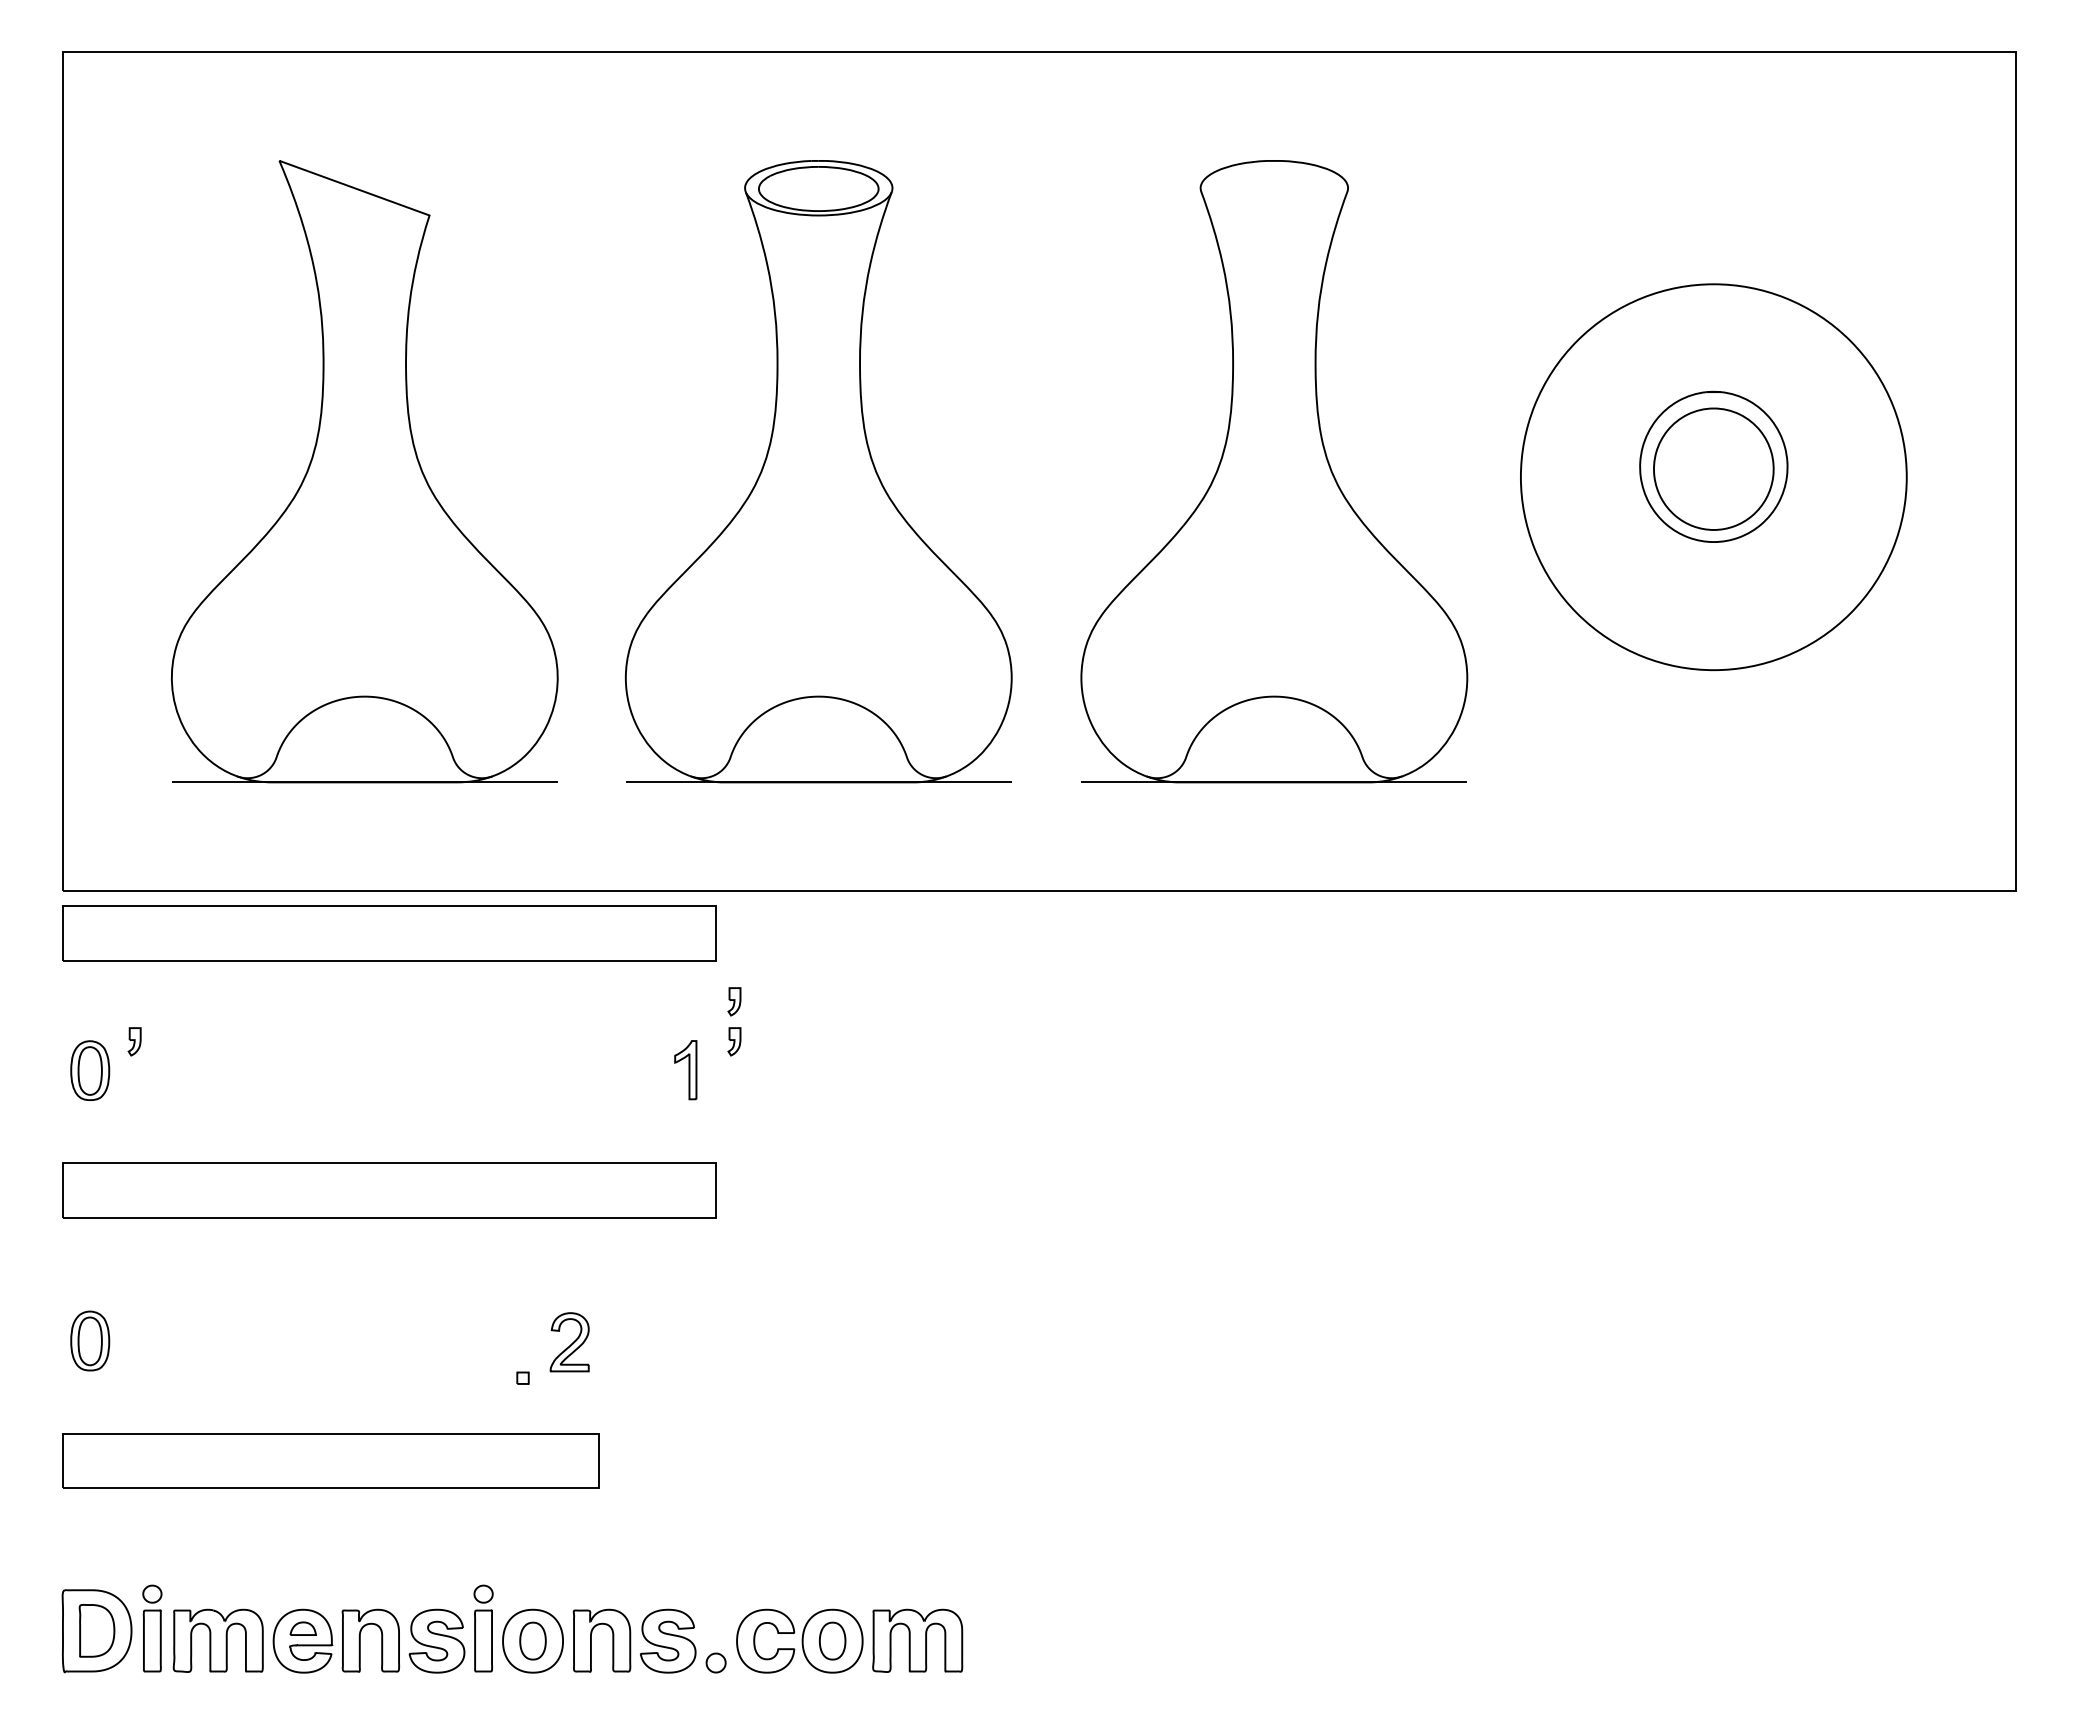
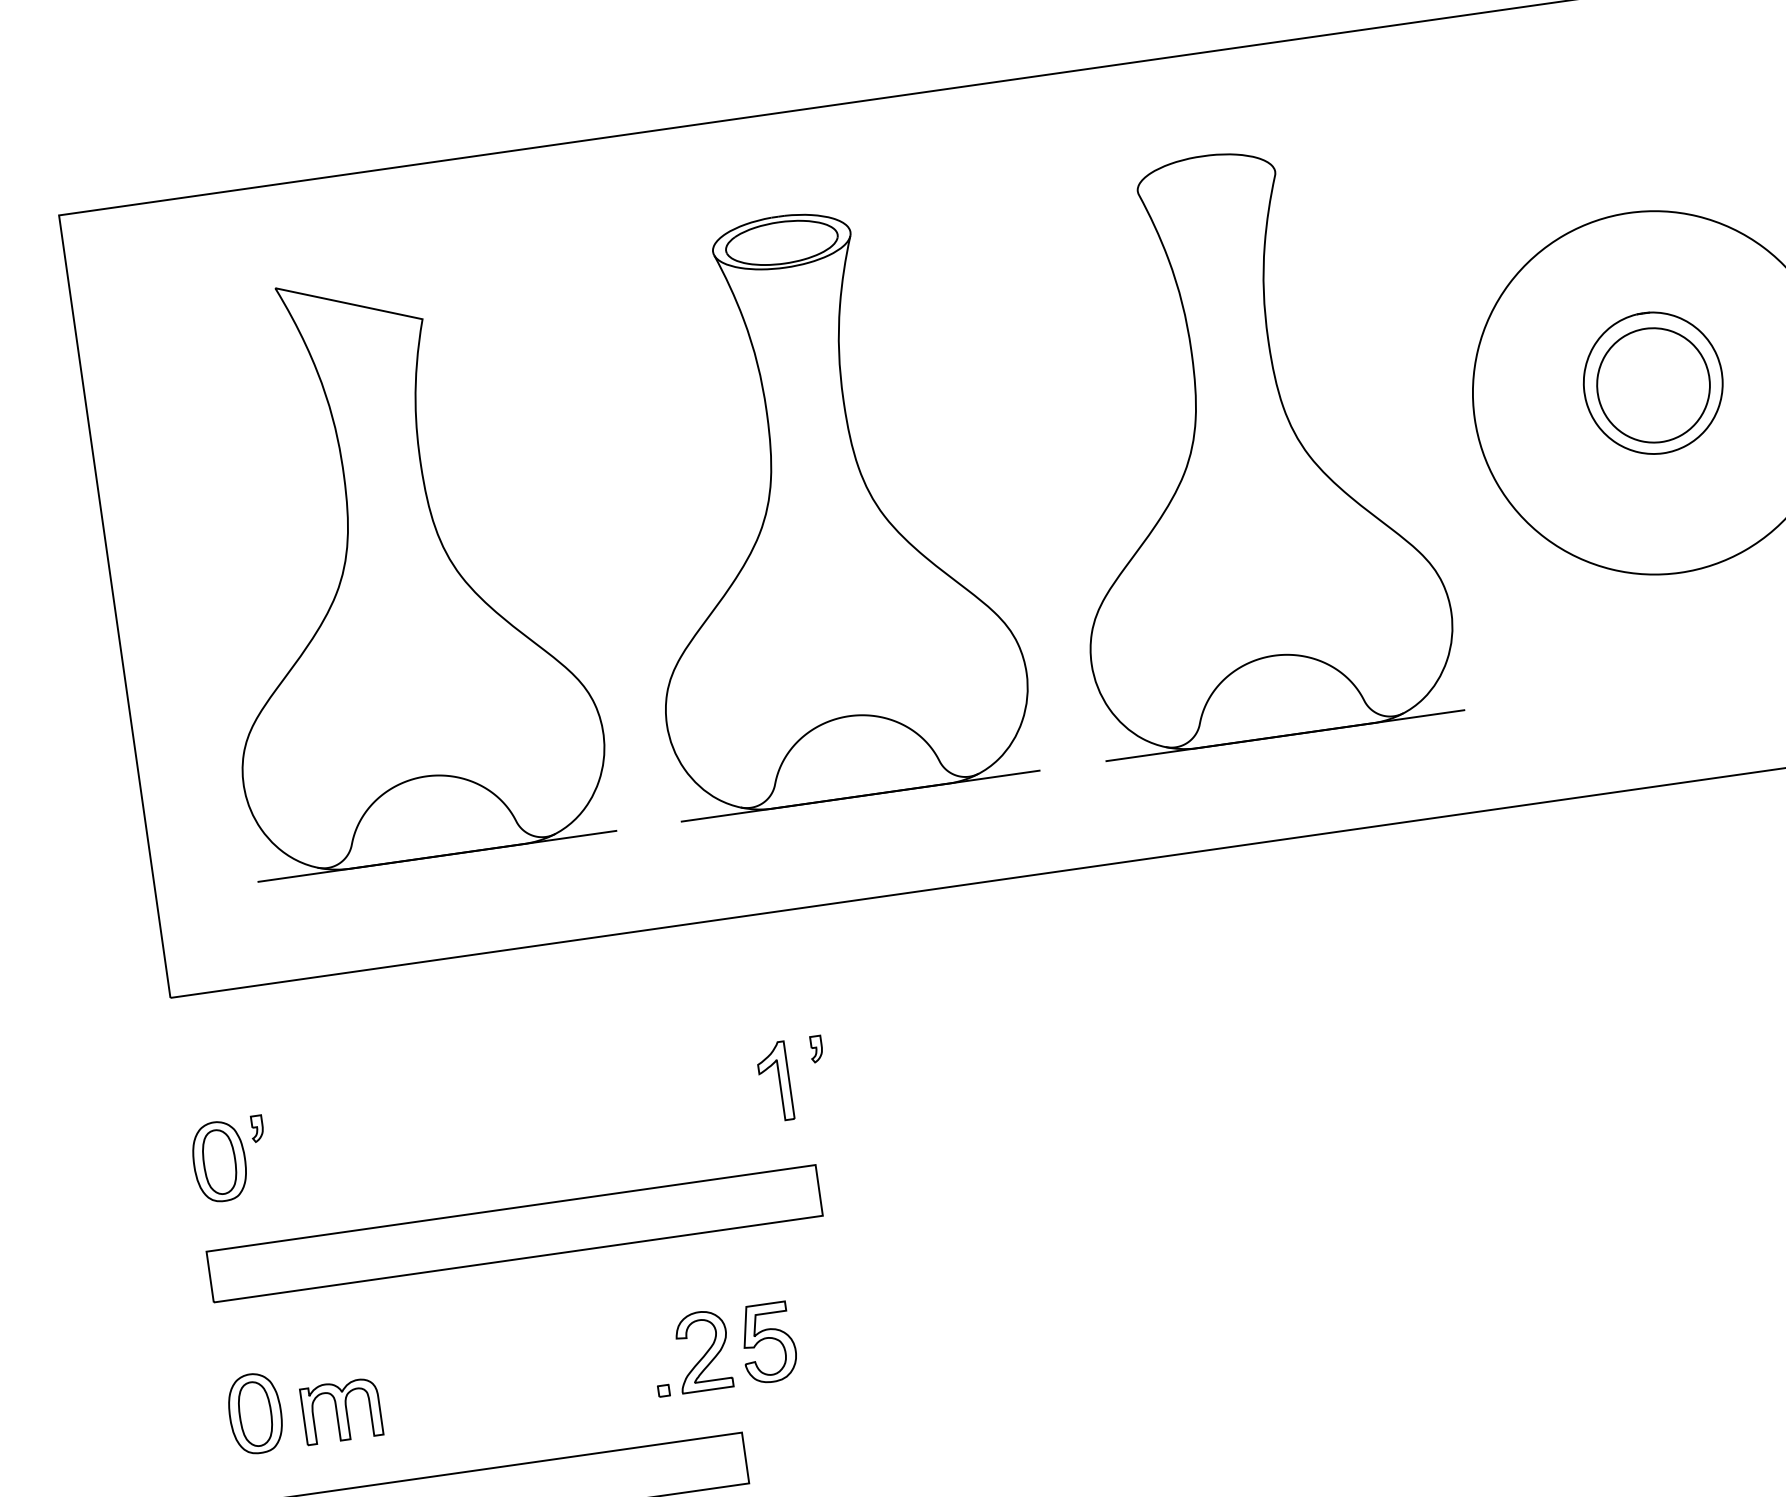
part: (389, 933) -> (480, 993), removed
part: (734, 1001) -> (811, 1011), removed
part: (685, 1069) -> (774, 1081), size x1.43
part: (90, 1070) -> (219, 1161), size x1.43
part: (90, 1340) -> (255, 1413), size x1.43
part: (569, 1341) -> (702, 1350), size x1.43
part: (640, 1343) -> (768, 1342), added
part: (180, 1351) -> (341, 1411), added

